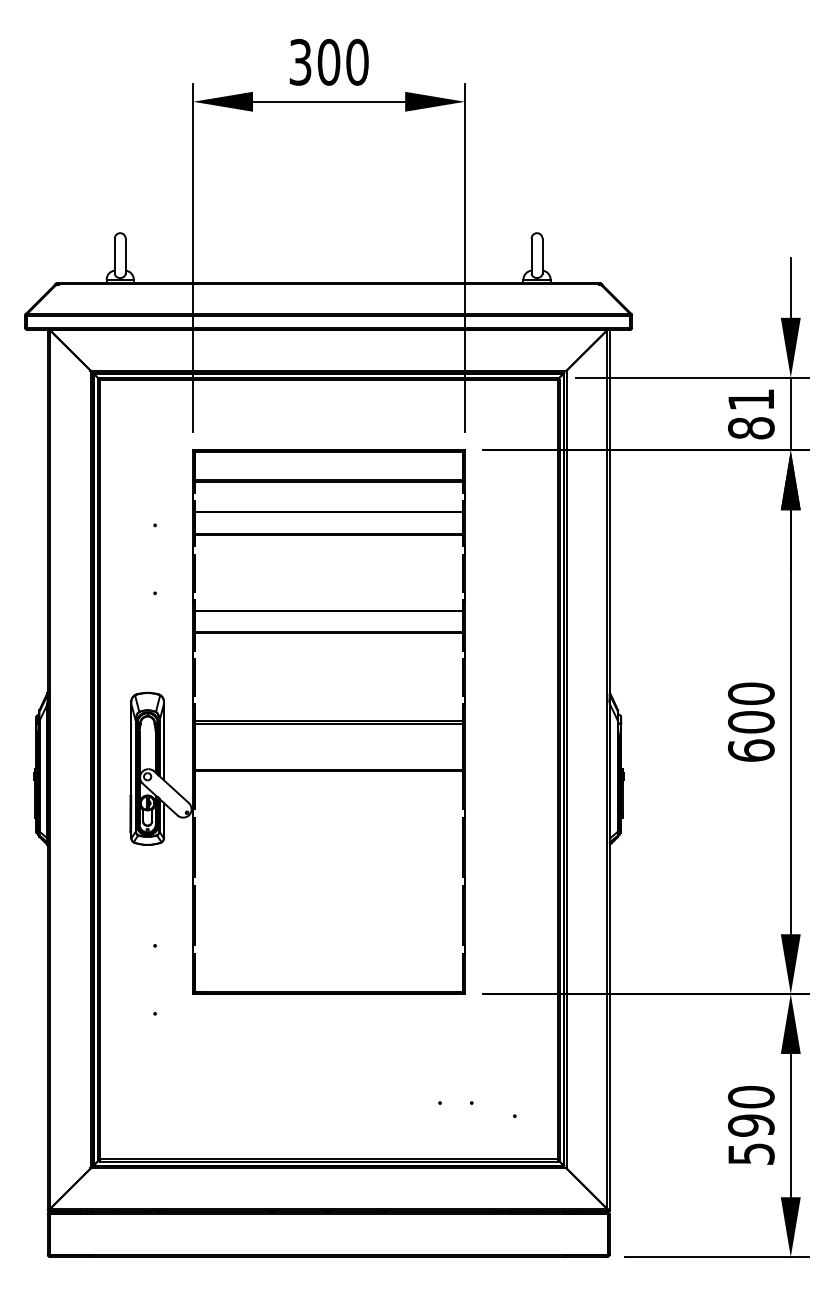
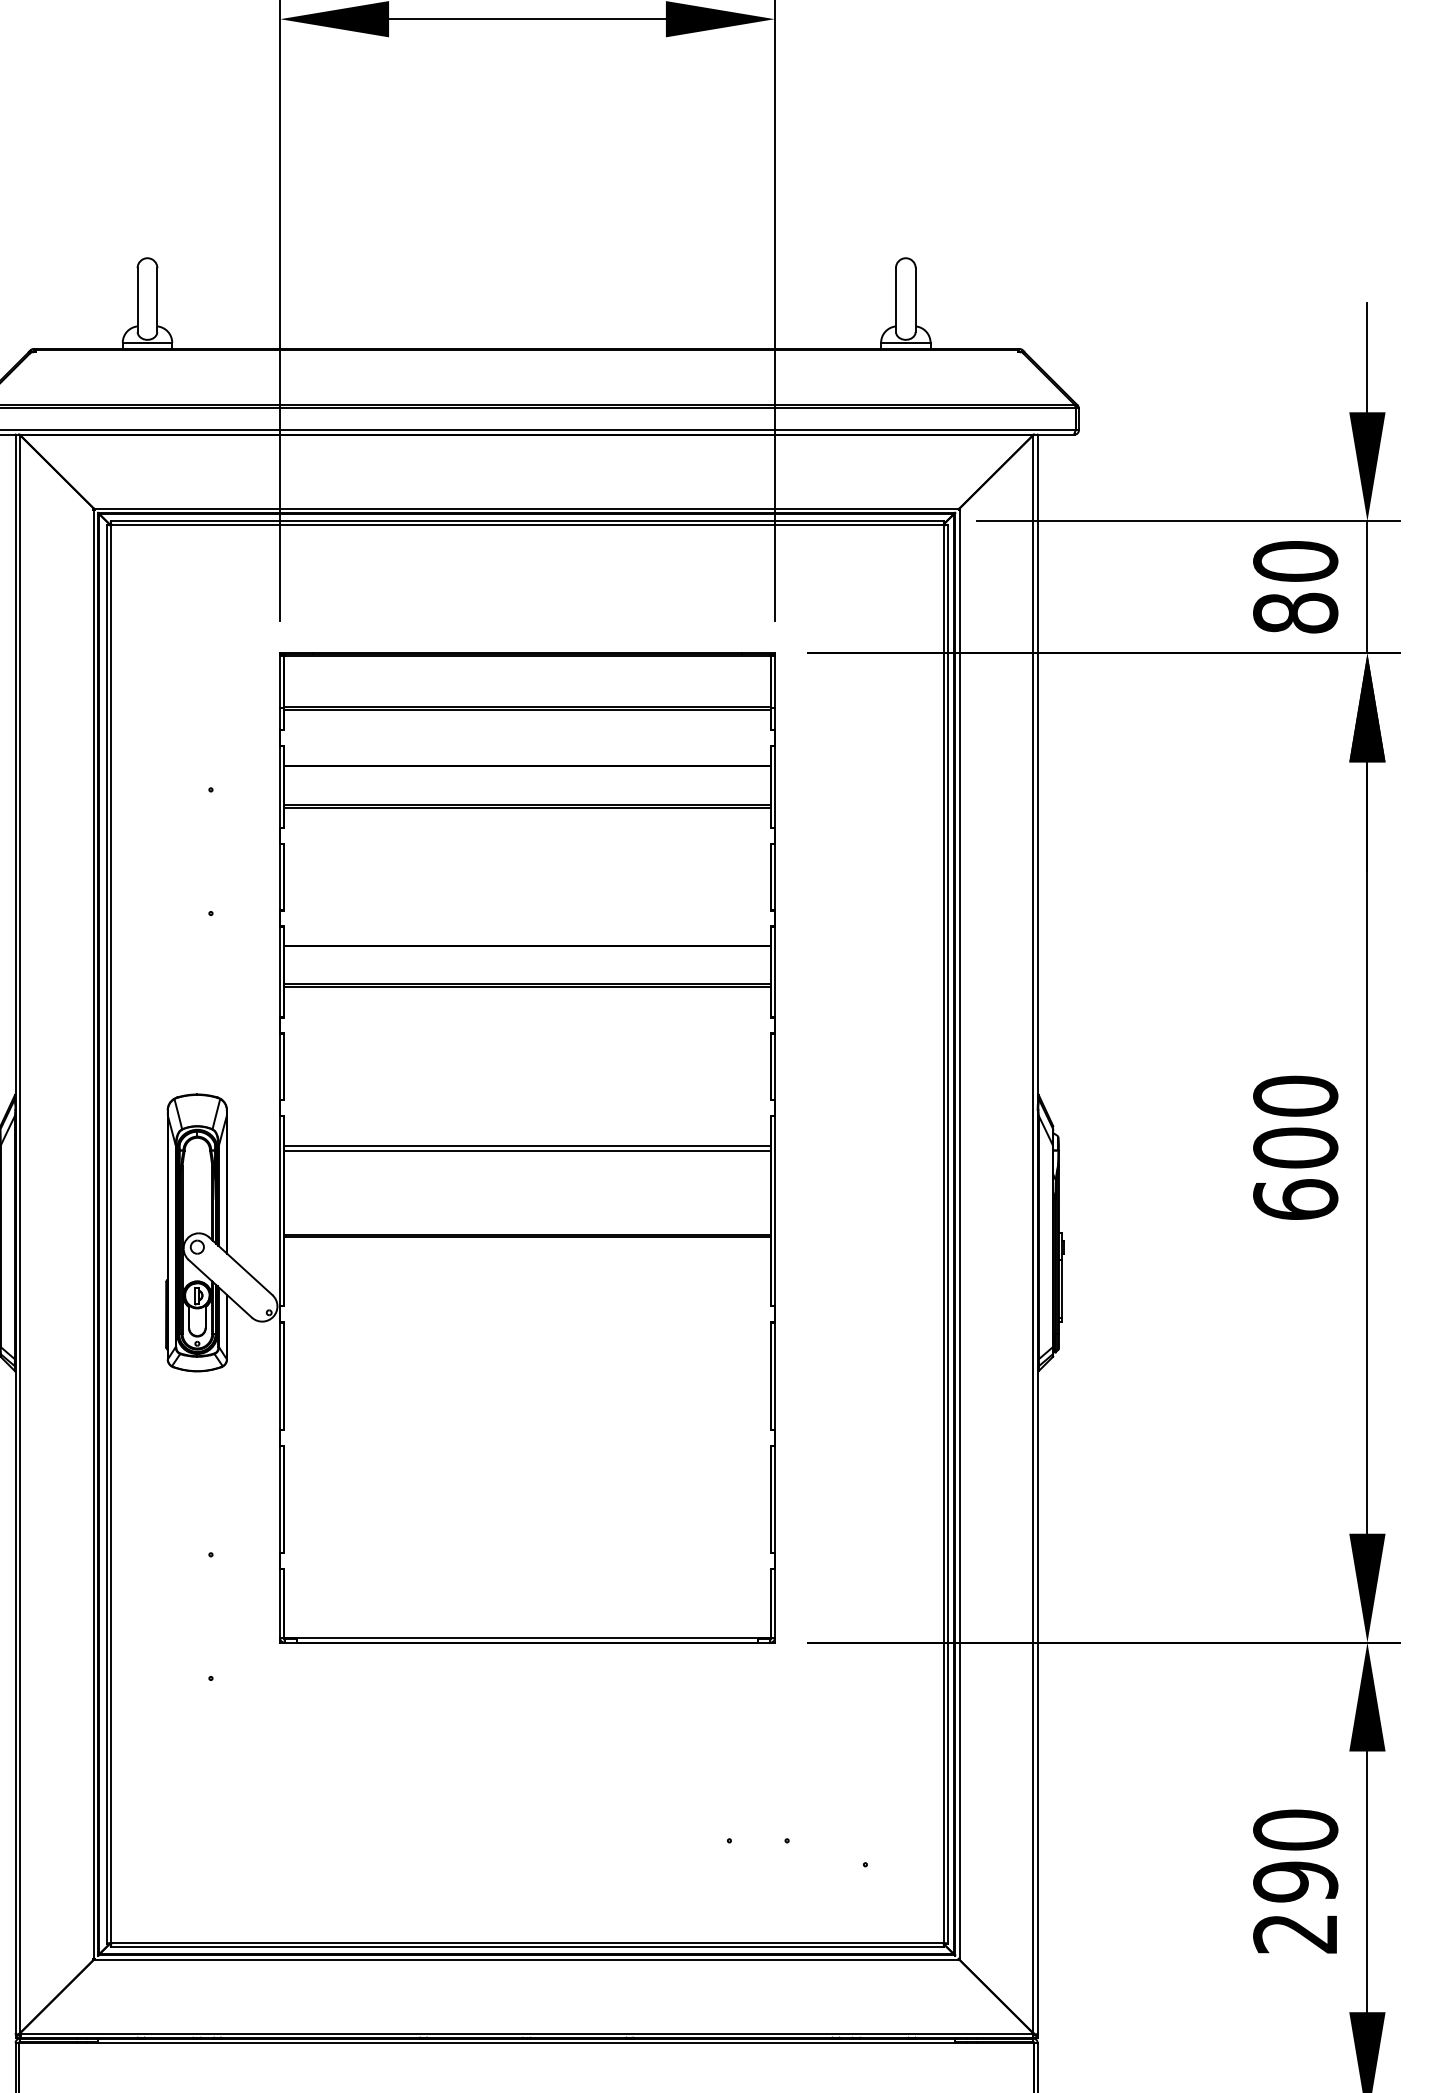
text: (751, 399) -> (1295, 560), 81 -> 80
text: (751, 1153) -> (1295, 1932), 590 -> 290

